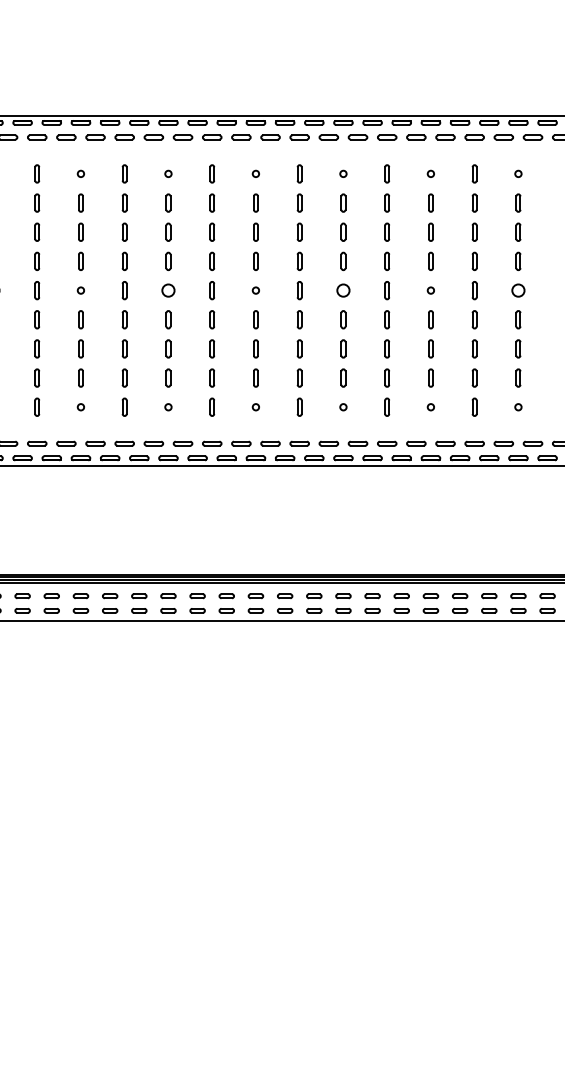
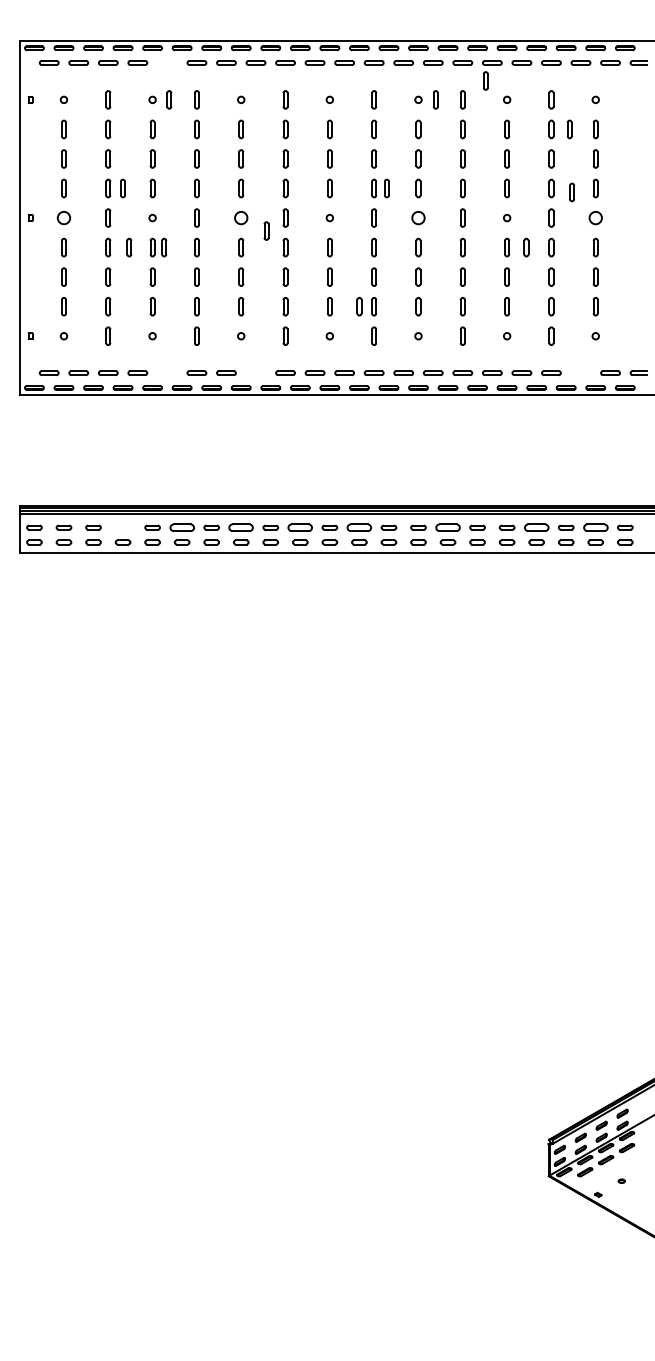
part: (95, 137) -> (167, 62), removed
part: (409, 154) -> (485, 80), added
part: (97, 173) -> (169, 99), added
part: (360, 173) -> (435, 99), added
part: (492, 203) -> (569, 129), added
part: (51, 261) -> (122, 188), added
part: (311, 261) -> (386, 188), added
part: (494, 265) -> (571, 192), added
part: (193, 302) -> (266, 230), added
part: (58, 319) -> (129, 247), added
part: (92, 319) -> (164, 247), added
part: (450, 319) -> (526, 247), added
part: (285, 377) -> (359, 306), added
part: (95, 443) -> (167, 372), removed
part: (182, 443) -> (255, 372), removed
part: (503, 443) -> (580, 372), removed
part: (51, 596) -> (122, 527), removed
part: (109, 596) -> (181, 527), size x1.6
part: (168, 596) -> (241, 527), size x1.6
part: (226, 596) -> (300, 527), size x1.6
part: (285, 596) -> (359, 527), size x1.6
part: (372, 596) -> (447, 527), size x1.6
part: (459, 596) -> (536, 527), size x1.6
part: (518, 596) -> (595, 527), size x1.6

